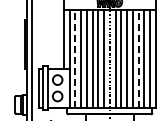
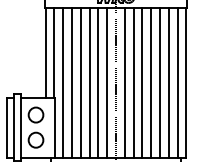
line: (75, 58) -> (63, 81), dashed -> solid
line: (138, 58) -> (159, 81), dashed -> solid

